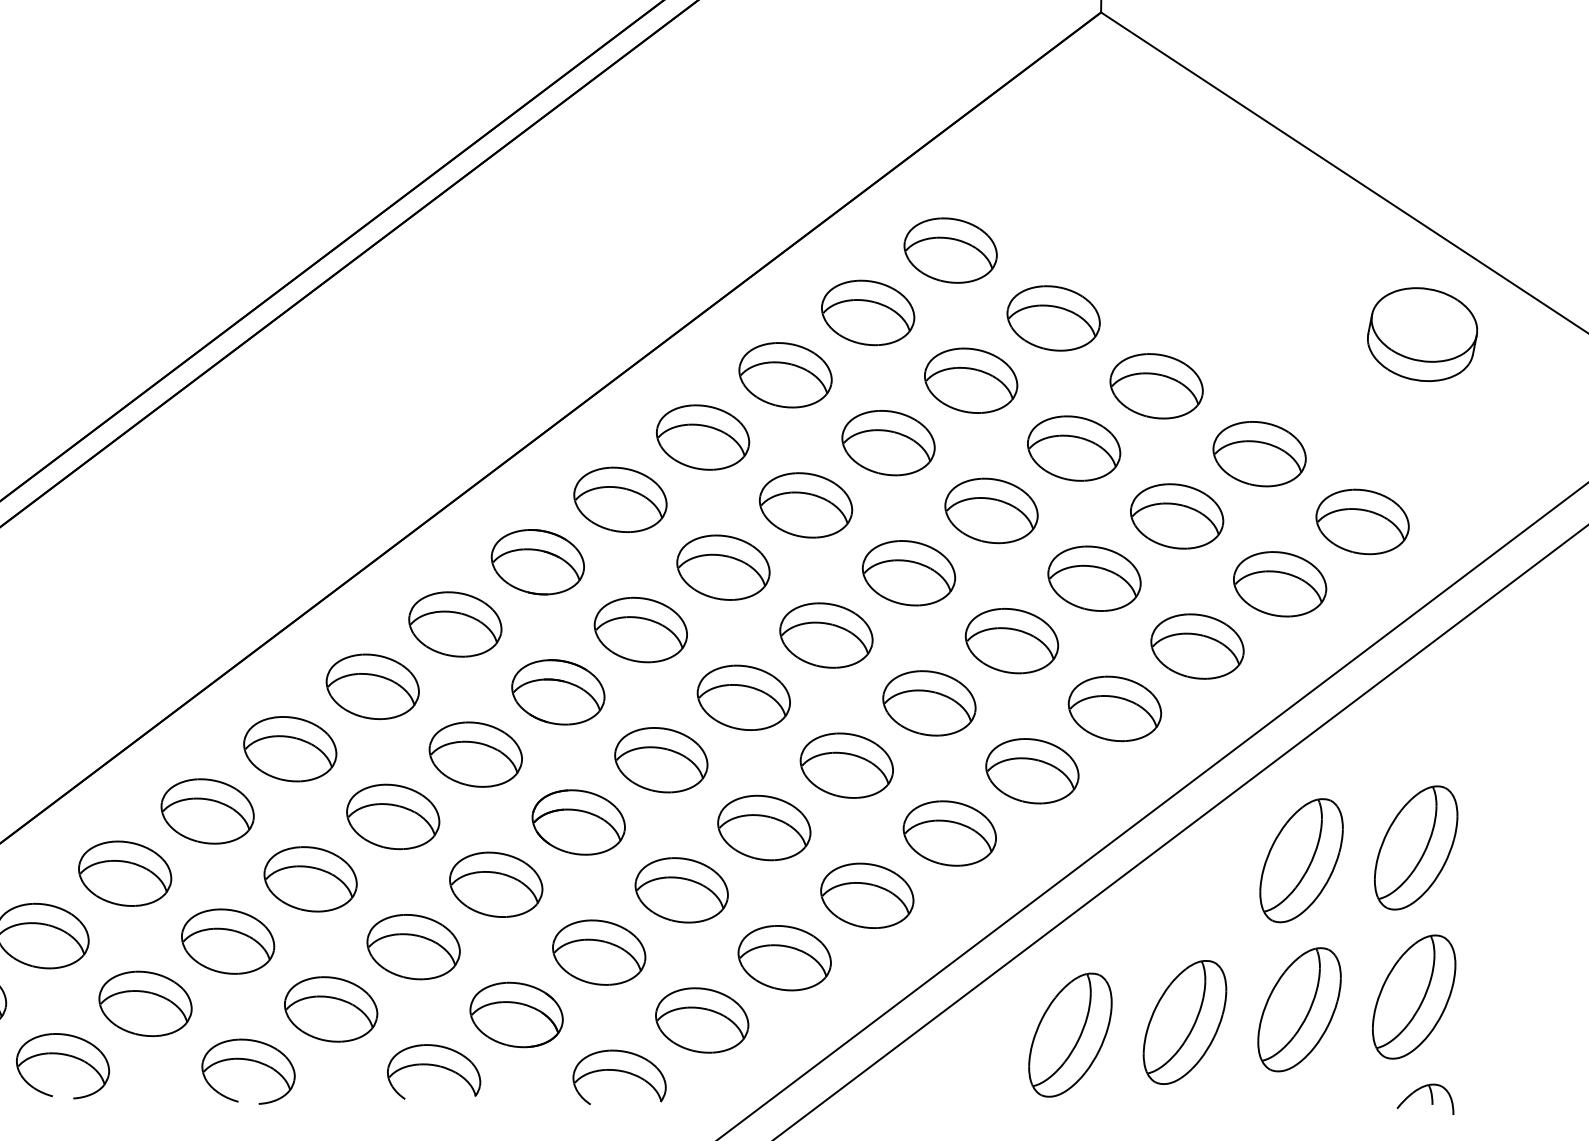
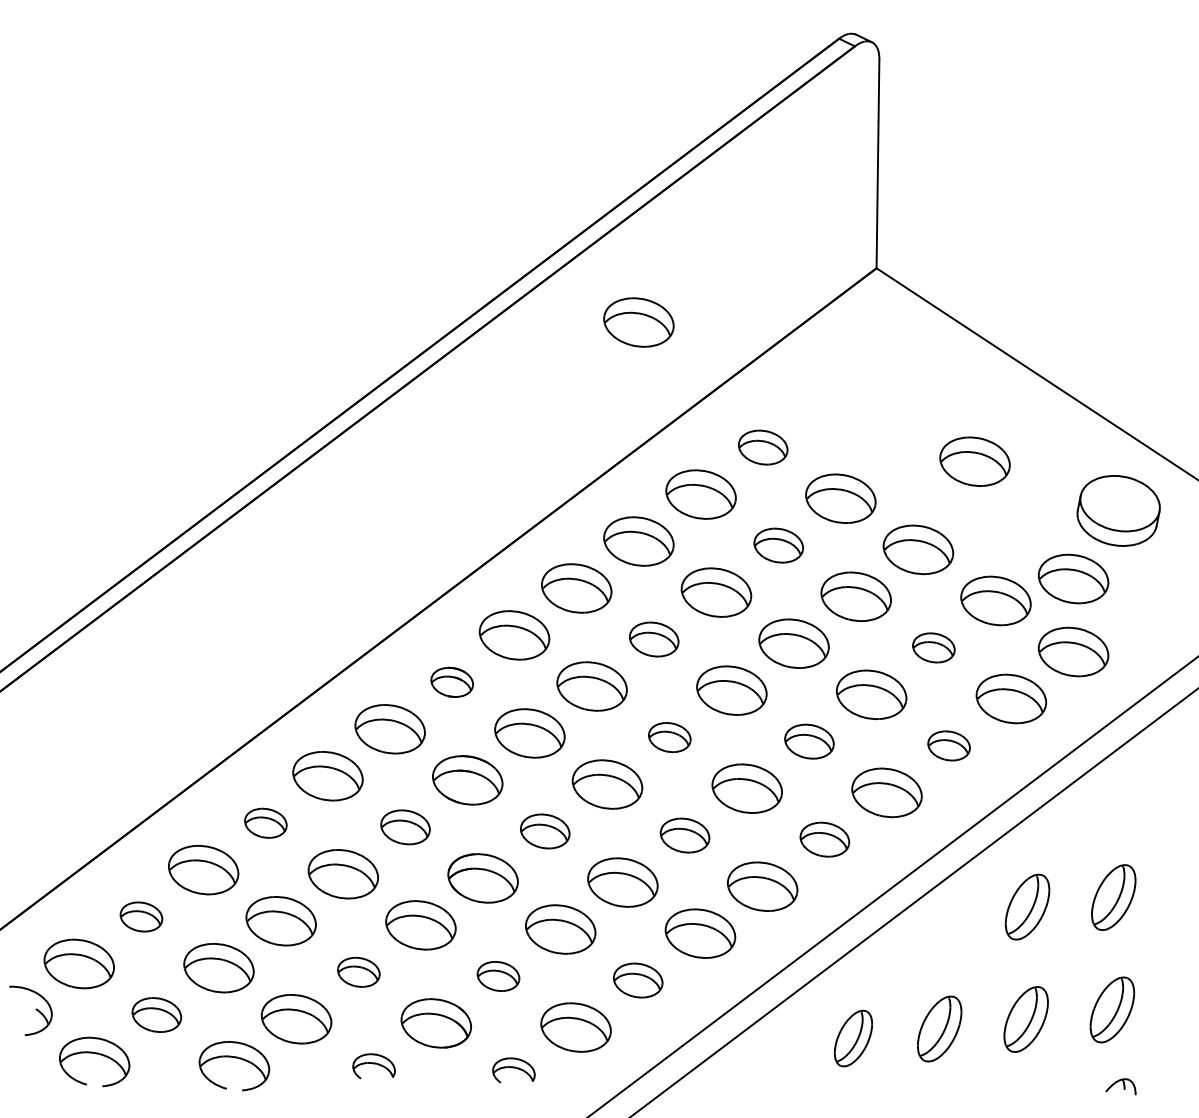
part: (785, 84) -> (638, 322), added
part: (949, 250) -> (762, 447), size x0.7
part: (1231, 268) -> (974, 461), added
part: (970, 380) -> (778, 545), size x0.7
part: (1362, 424) -> (1073, 578), added
part: (804, 505) -> (653, 639), size x0.7
part: (1176, 515) -> (933, 647), size x0.6
part: (536, 562) -> (451, 682), size x0.6
part: (826, 635) -> (669, 737), size x0.6
part: (1012, 640) -> (809, 741), size x0.7
part: (1196, 646) -> (948, 745), size x0.6
part: (289, 749) -> (265, 823), size x0.6
part: (475, 754) -> (405, 827), size x0.7
part: (660, 760) -> (544, 831), size x0.7
part: (846, 765) -> (684, 835), size x0.7
part: (1031, 770) -> (824, 839), size x0.7
part: (1415, 847) -> (1113, 897), size x0.7
part: (1301, 859) -> (1027, 906), size x0.7
part: (125, 873) -> (141, 916), size x0.6
part: (413, 947) -> (358, 972), size x0.6
part: (599, 952) -> (498, 976), size x0.6
part: (783, 958) -> (637, 980), size x0.7
part: (1414, 996) -> (1112, 1009), size x0.7
part: (145, 1003) -> (156, 1014), size x0.7
part: (1300, 1009) -> (1026, 1019), size x0.7
part: (1184, 1021) -> (939, 1028), size x0.7
part: (1070, 1035) -> (853, 1038), size x0.6
part: (433, 1072) -> (373, 1066), size x0.6
part: (619, 1077) -> (513, 1070), size x0.6
part: (1424, 1098) -> (1120, 1086), size x0.7

